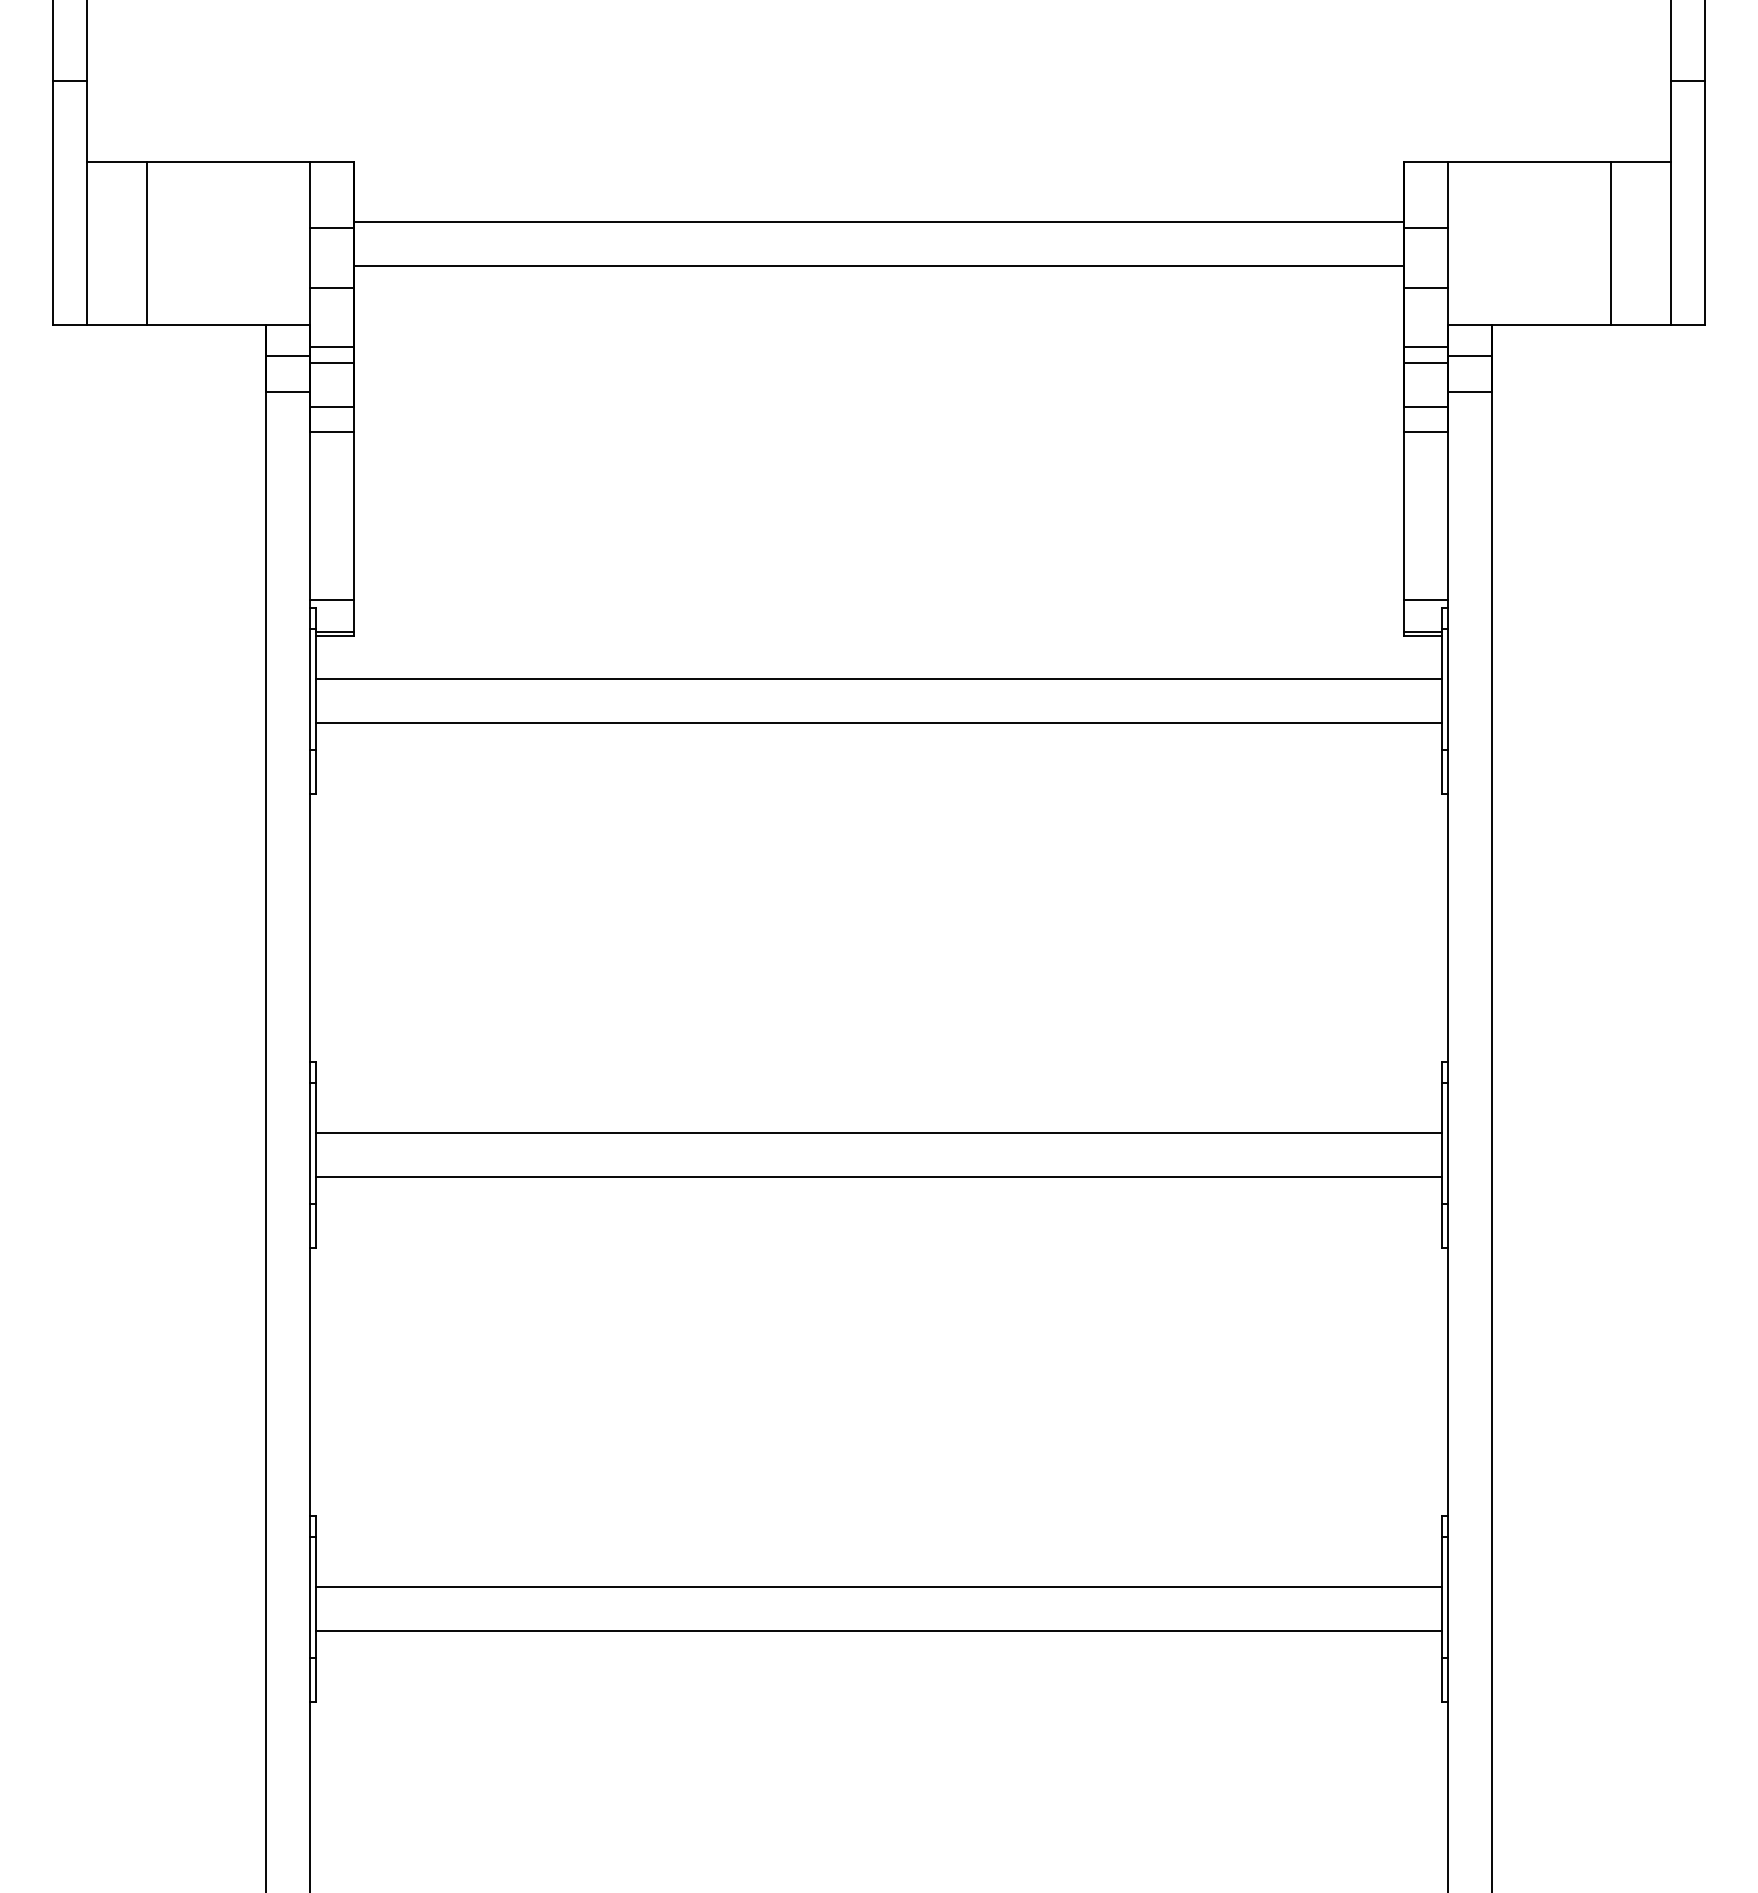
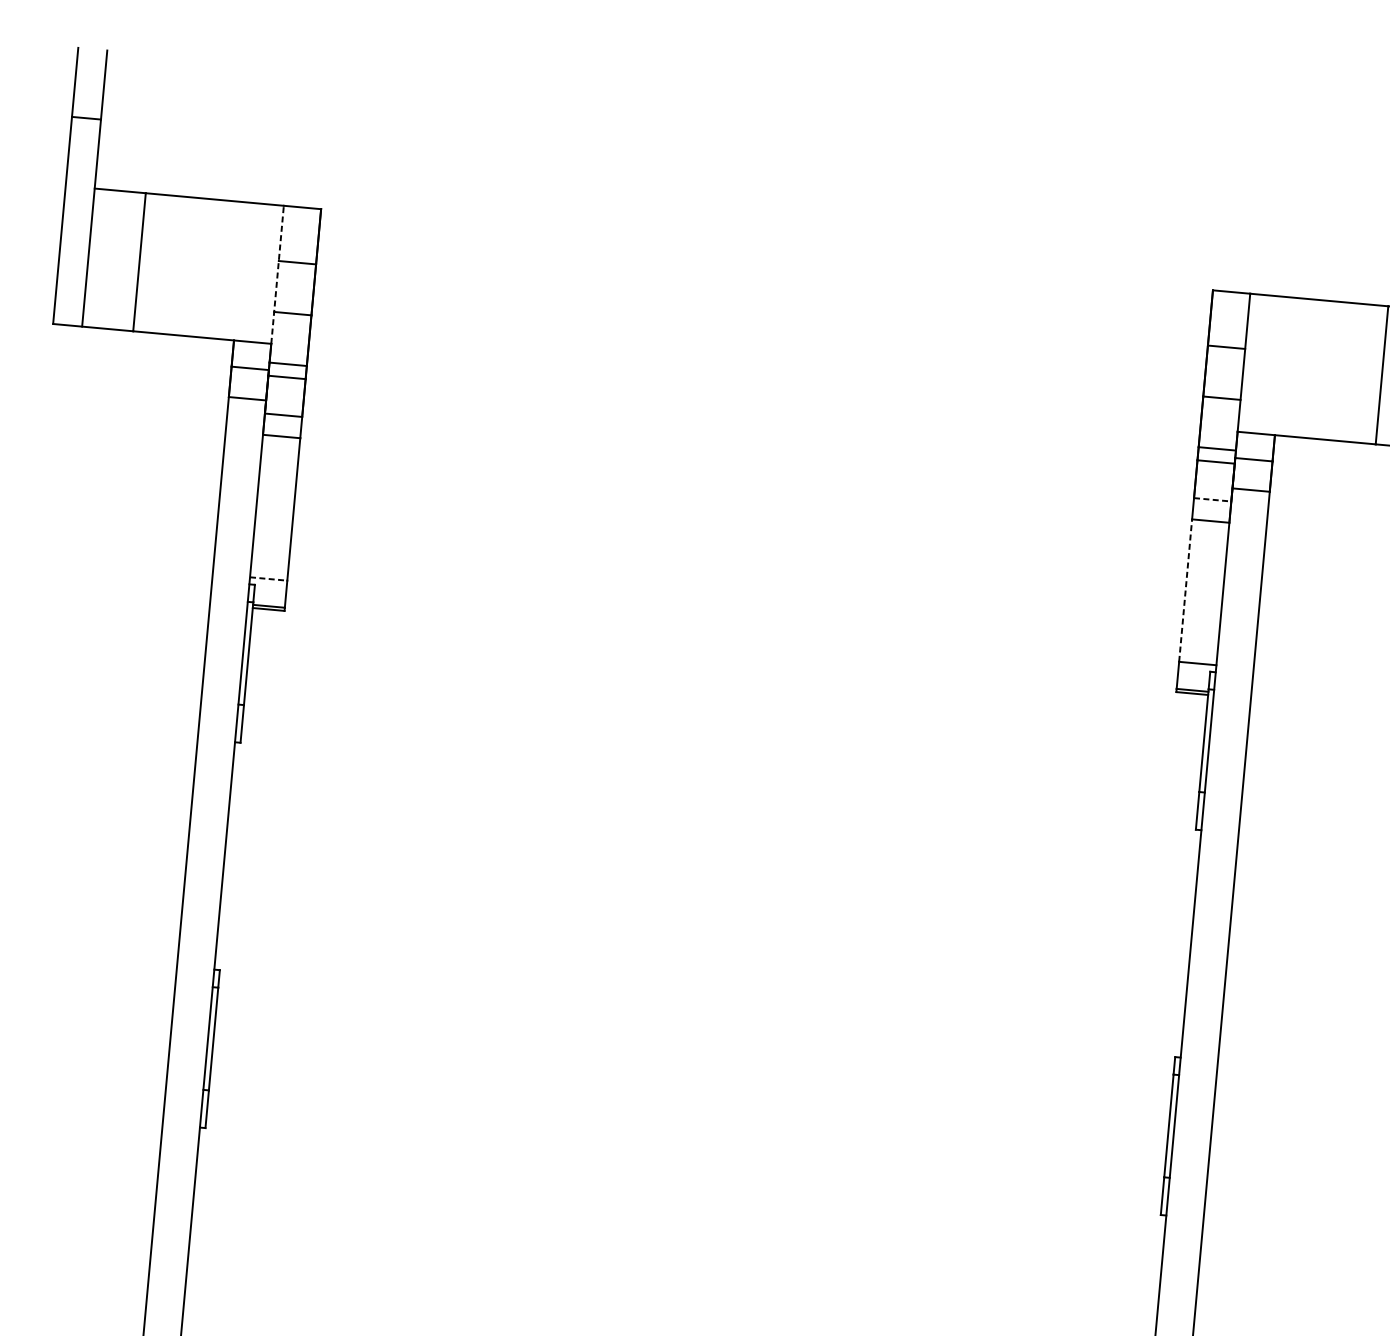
line: (878, 221) -> (762, 299), removed
line: (309, 243) -> (277, 274), solid -> dashed
line: (878, 265) -> (758, 337), removed
line: (1426, 407) -> (1212, 500), solid -> dashed
line: (1404, 516) -> (1185, 590), solid -> dashed
line: (331, 600) -> (268, 579), solid -> dashed
line: (878, 679) -> (726, 688), removed
line: (878, 723) -> (723, 725), removed
line: (878, 1133) -> (691, 1074), removed
line: (878, 1177) -> (688, 1111), removed

